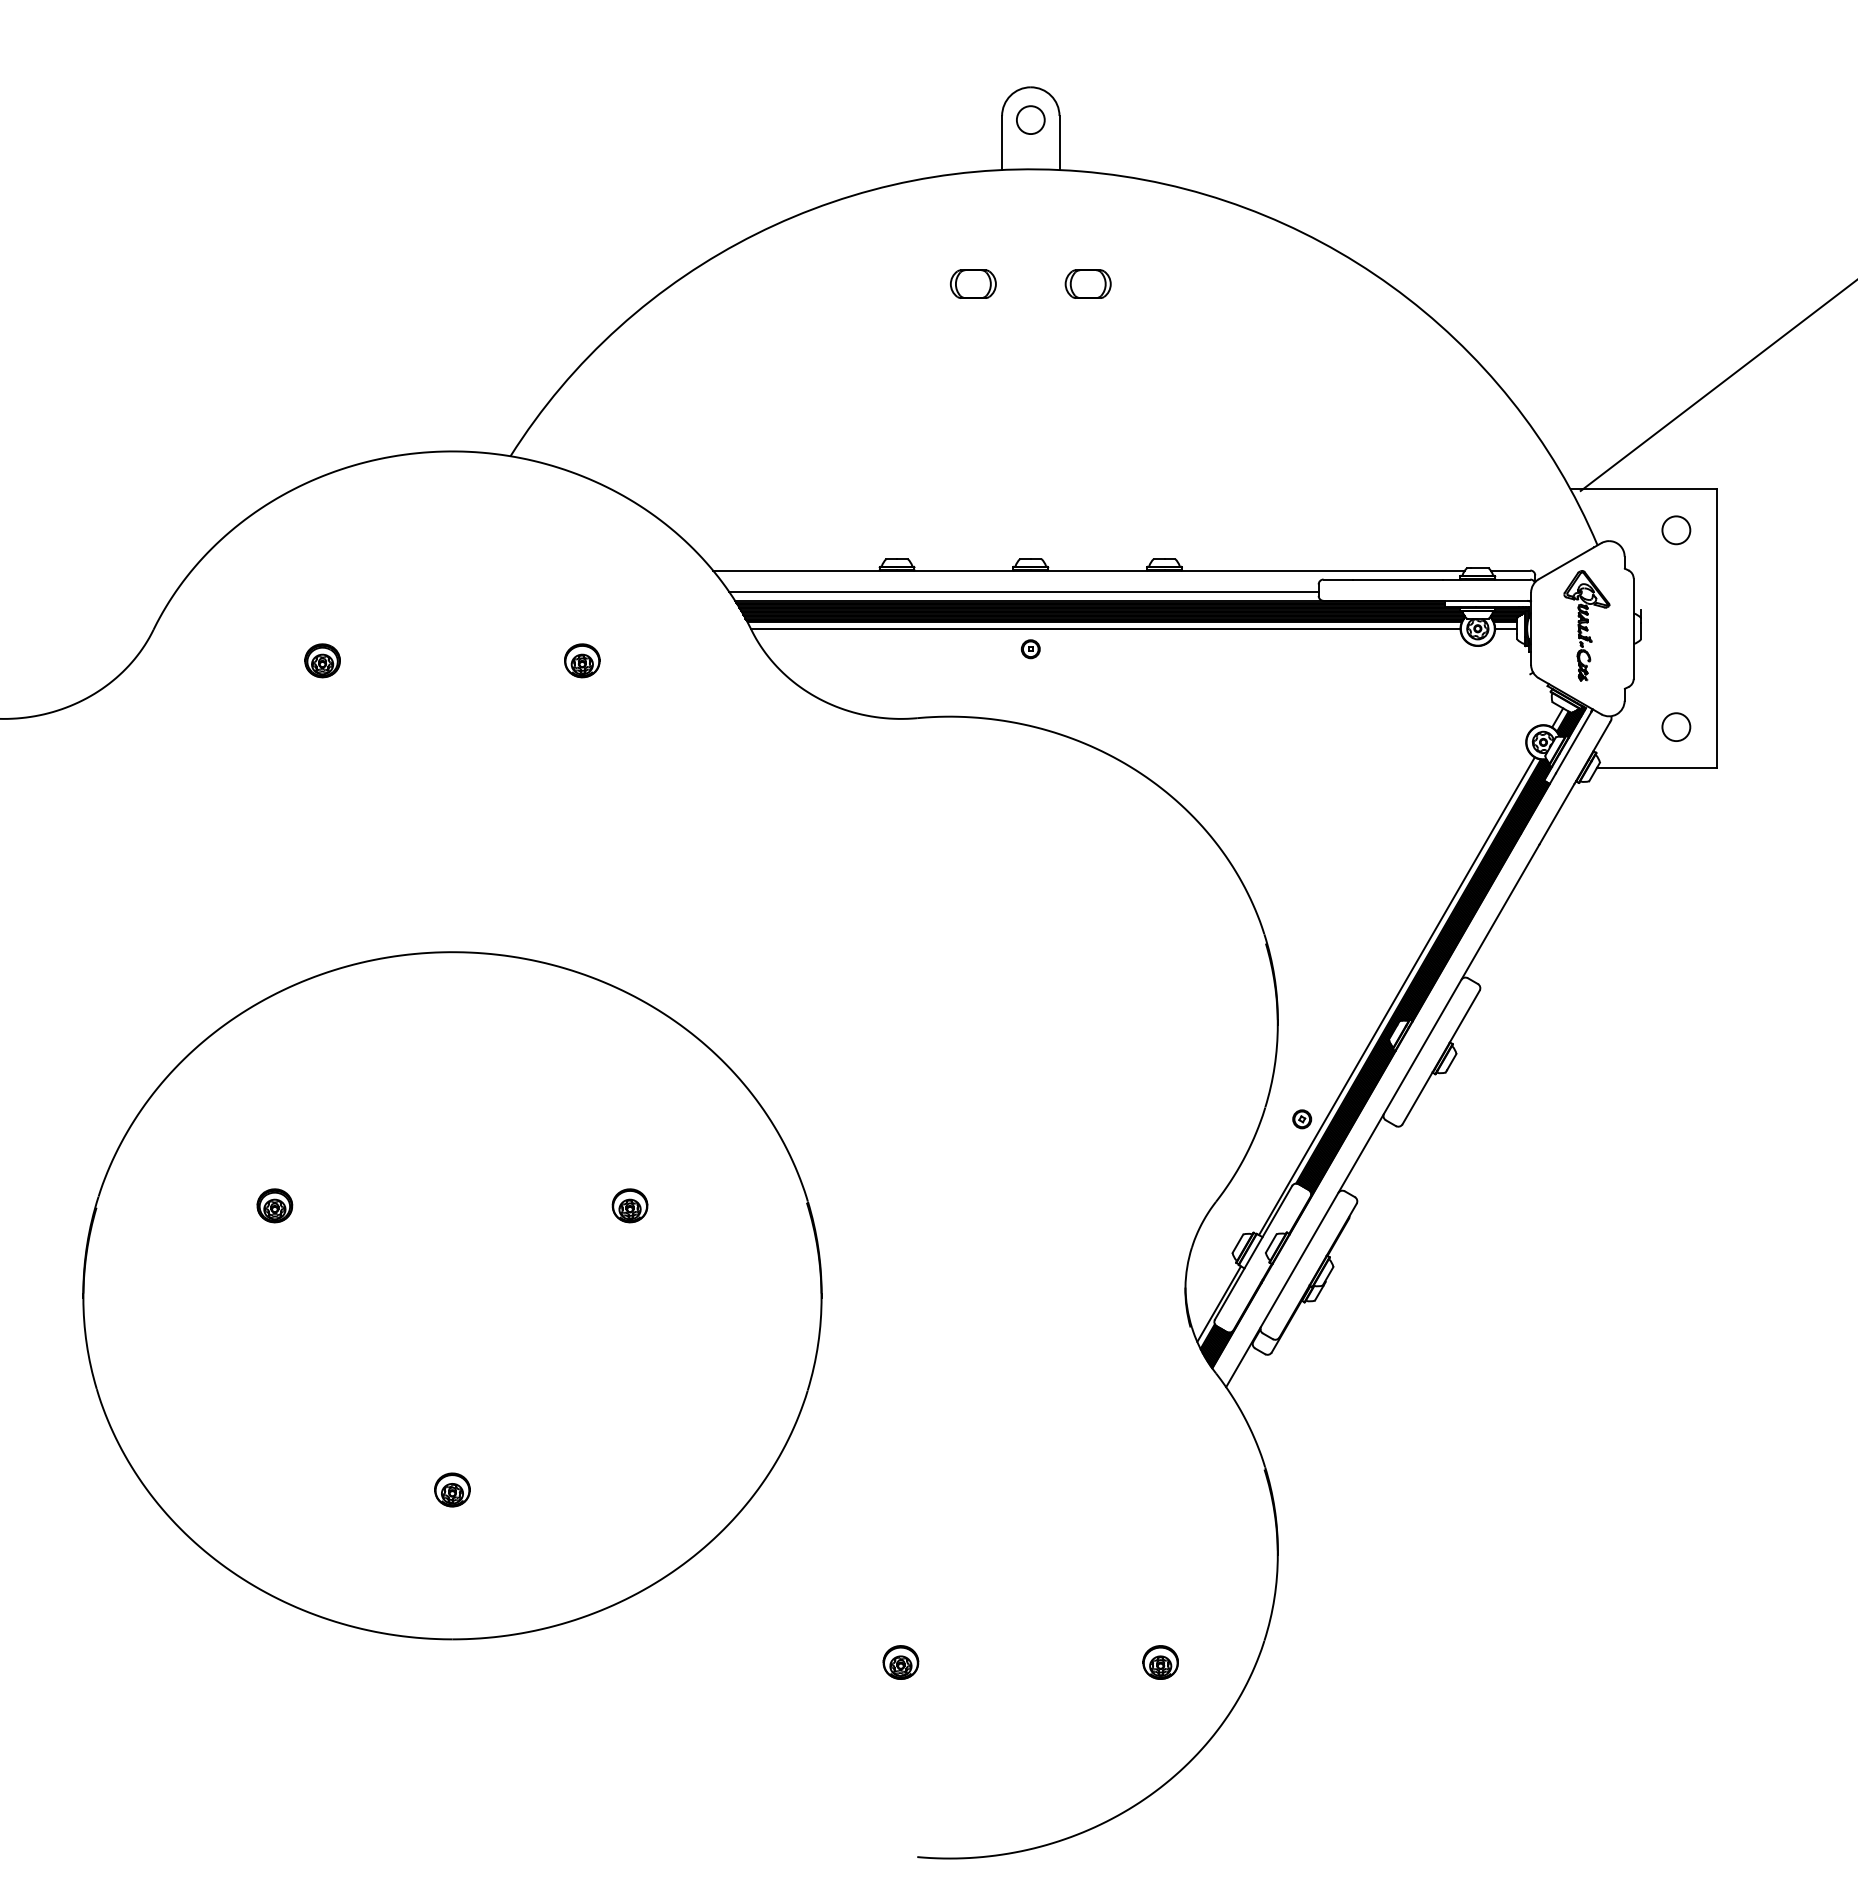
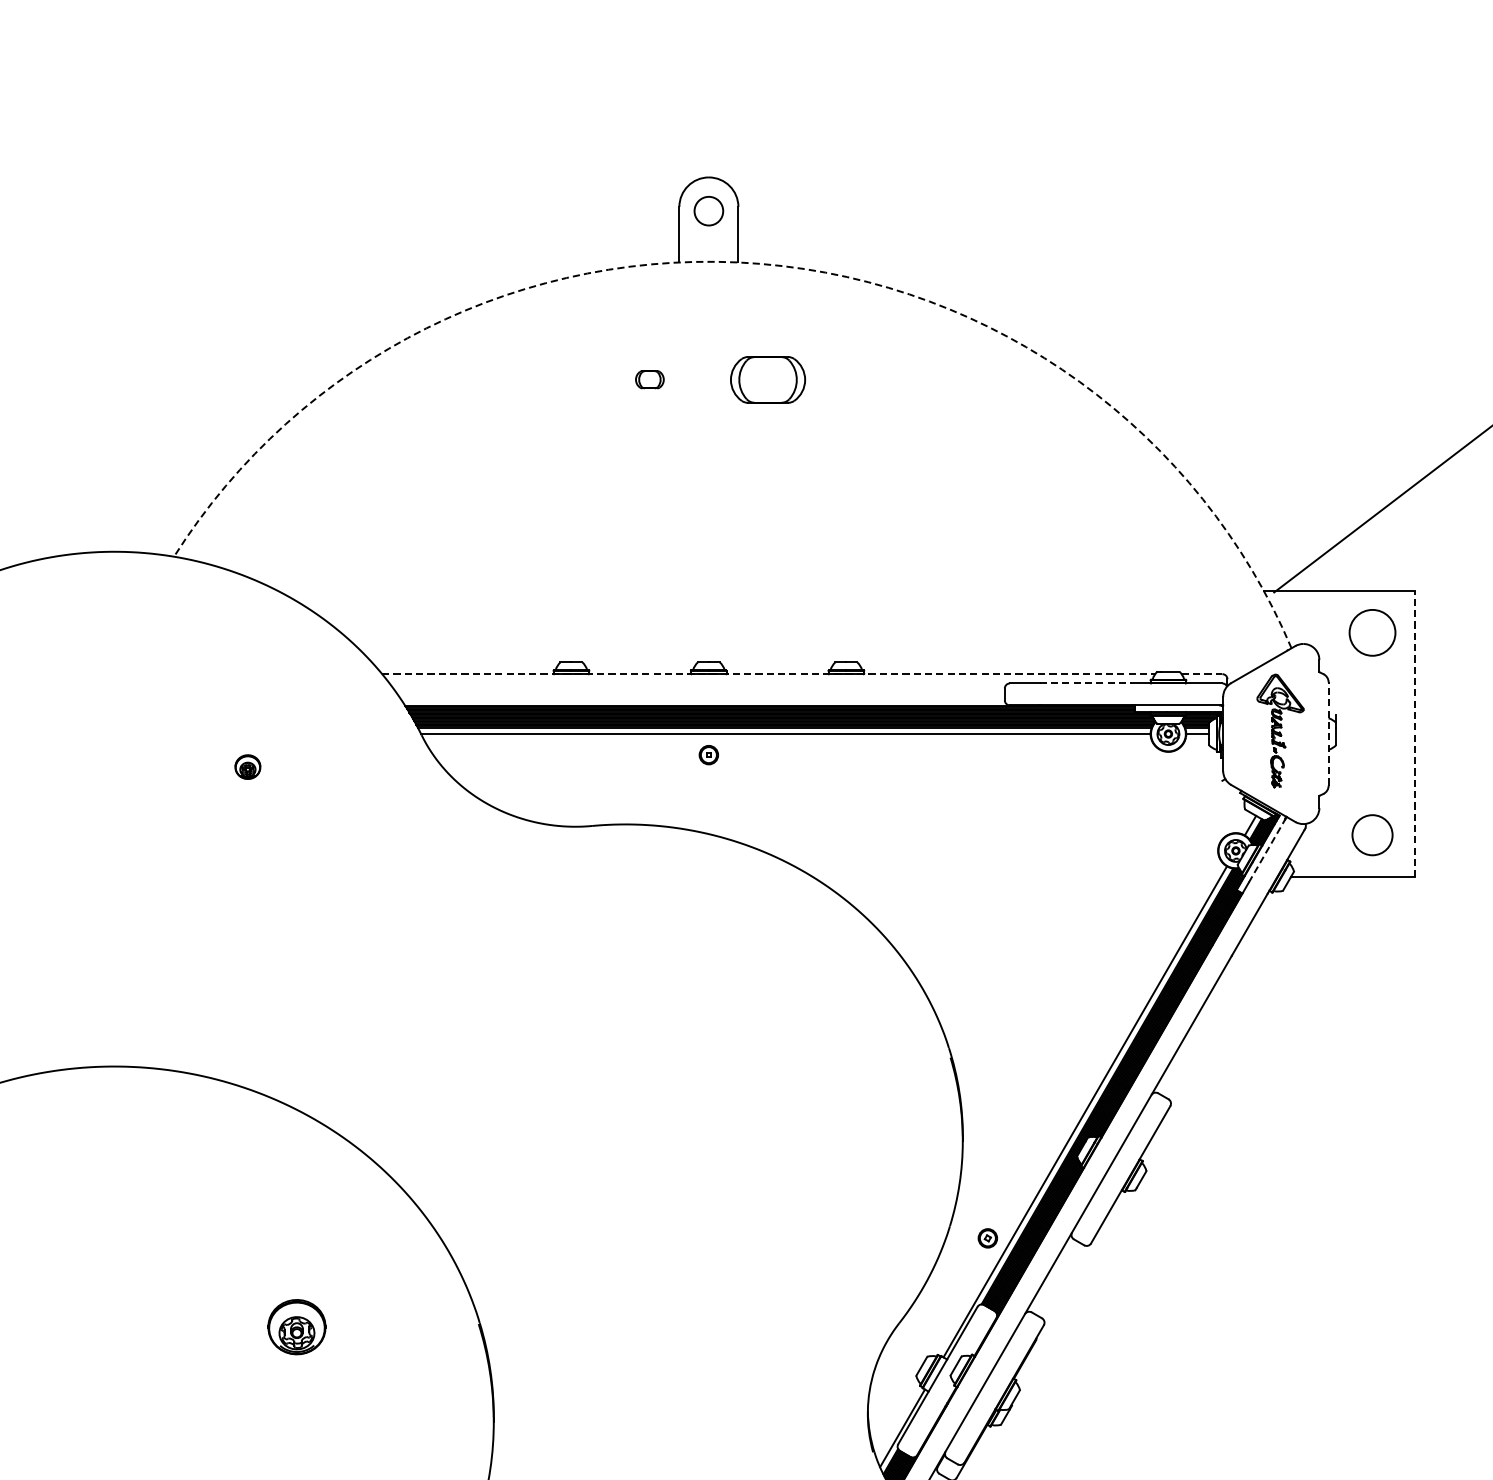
arc: (1081, 171) -> (761, 263), solid -> dashed
part: (973, 283) -> (649, 379), size x0.6
part: (1087, 283) -> (767, 379), size x1.6
circle: (1676, 530) -> (1372, 633), size x1.6
line: (1088, 570) -> (768, 674), solid -> dashed
line: (1510, 570) -> (1202, 674), solid -> dashed
line: (1398, 579) -> (1086, 683), solid -> dashed
line: (1023, 591) -> (701, 695), removed
line: (1633, 628) -> (1328, 733), solid -> dashed
line: (1717, 628) -> (1414, 733), solid -> dashed
part: (582, 660) -> (248, 766), size x0.7
circle: (1676, 727) -> (1372, 835), size x1.4
line: (1573, 742) -> (1266, 850), solid -> dashed
part: (629, 1205) -> (296, 1326), size x1.6

